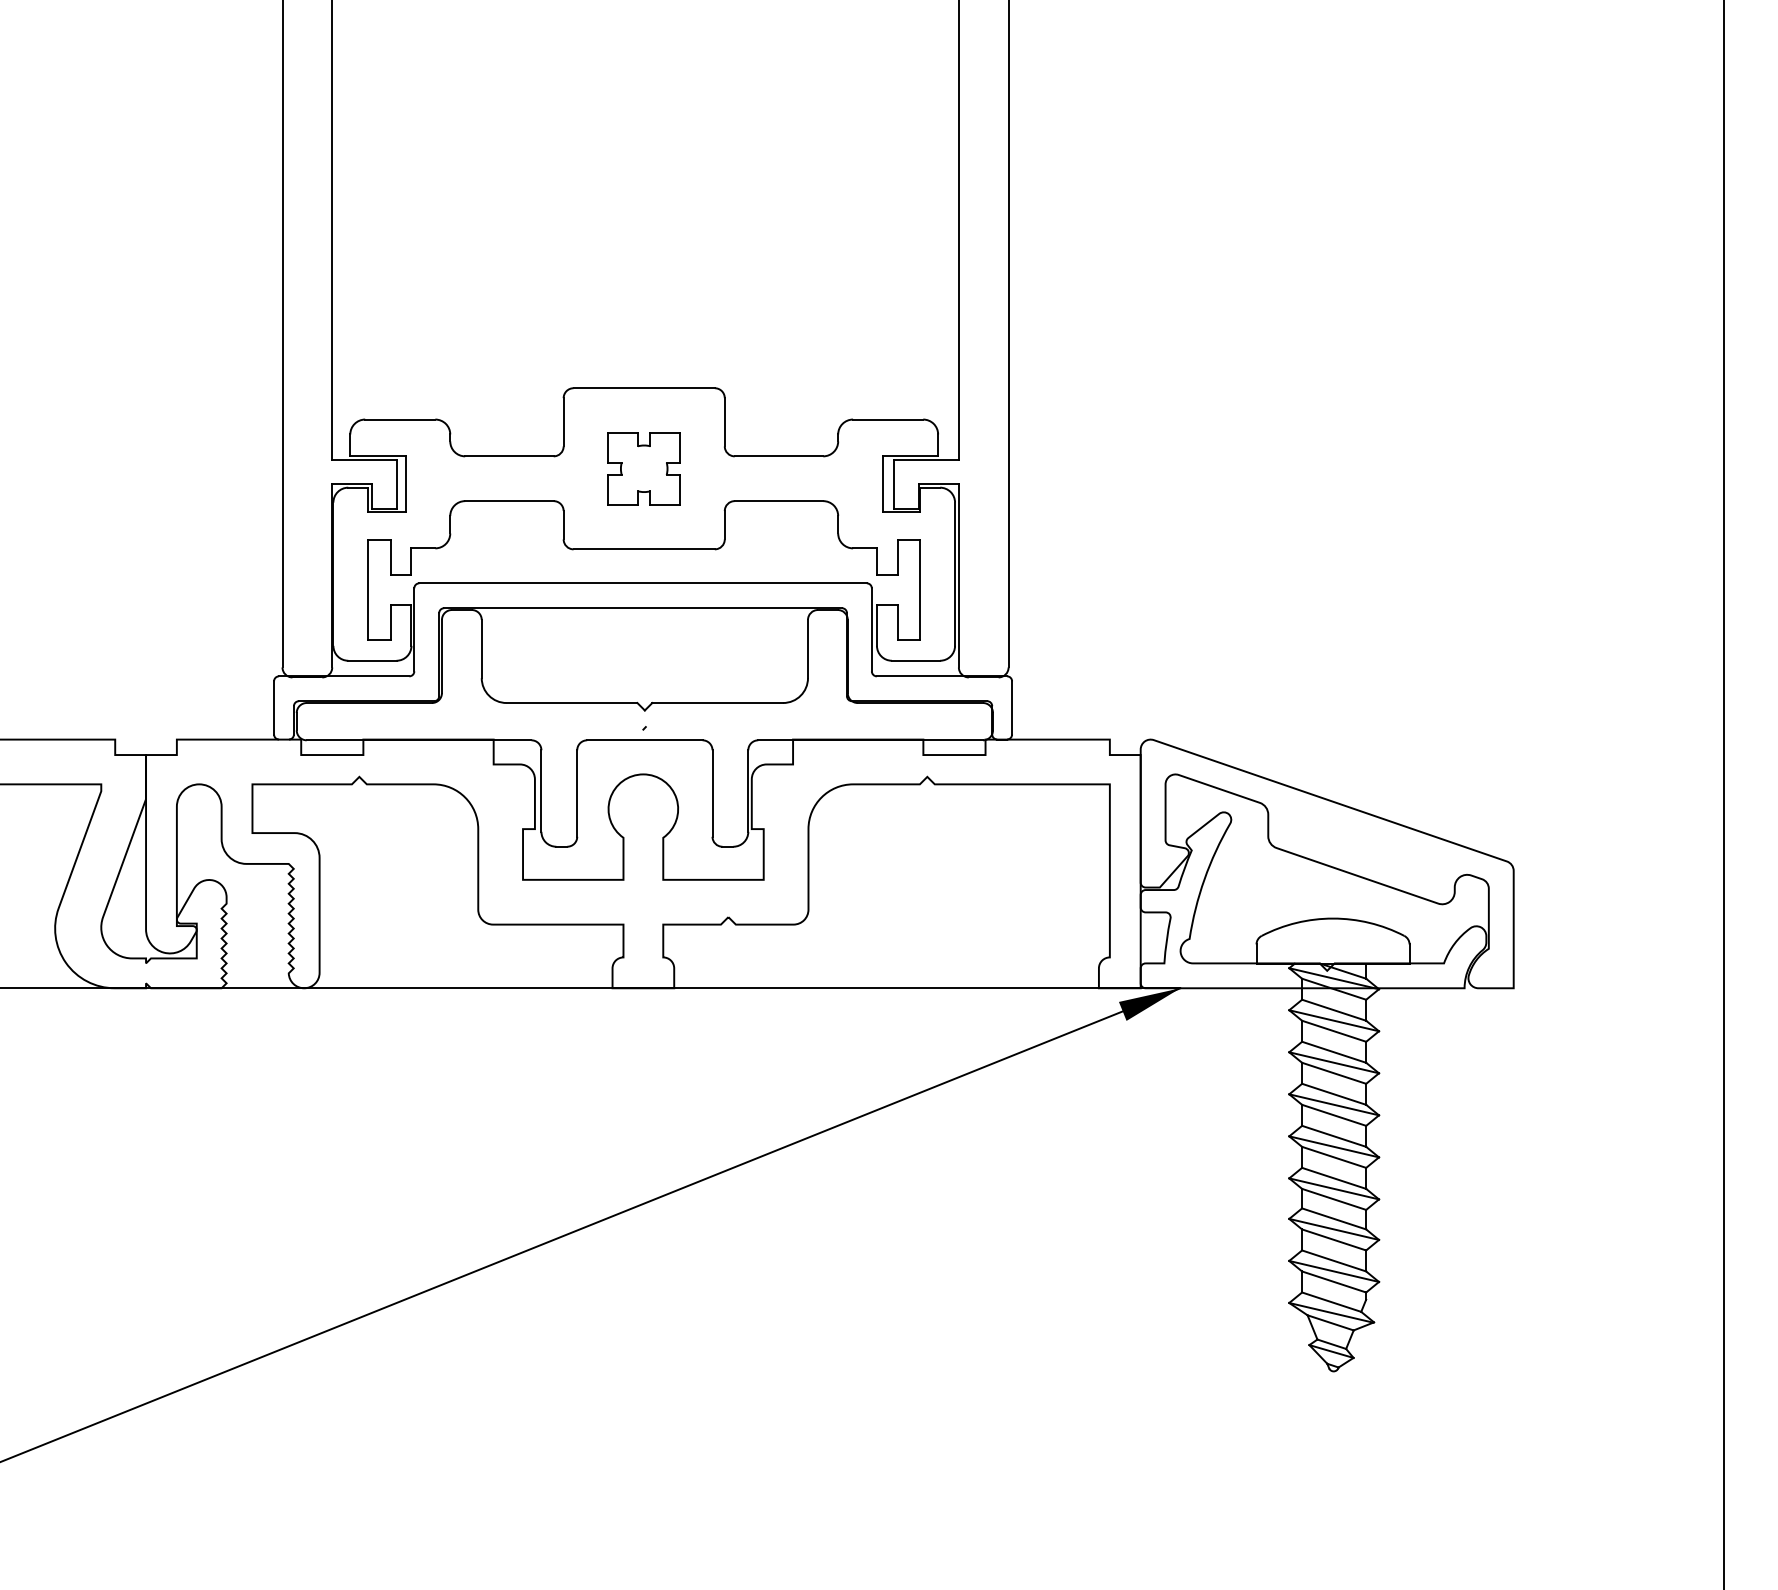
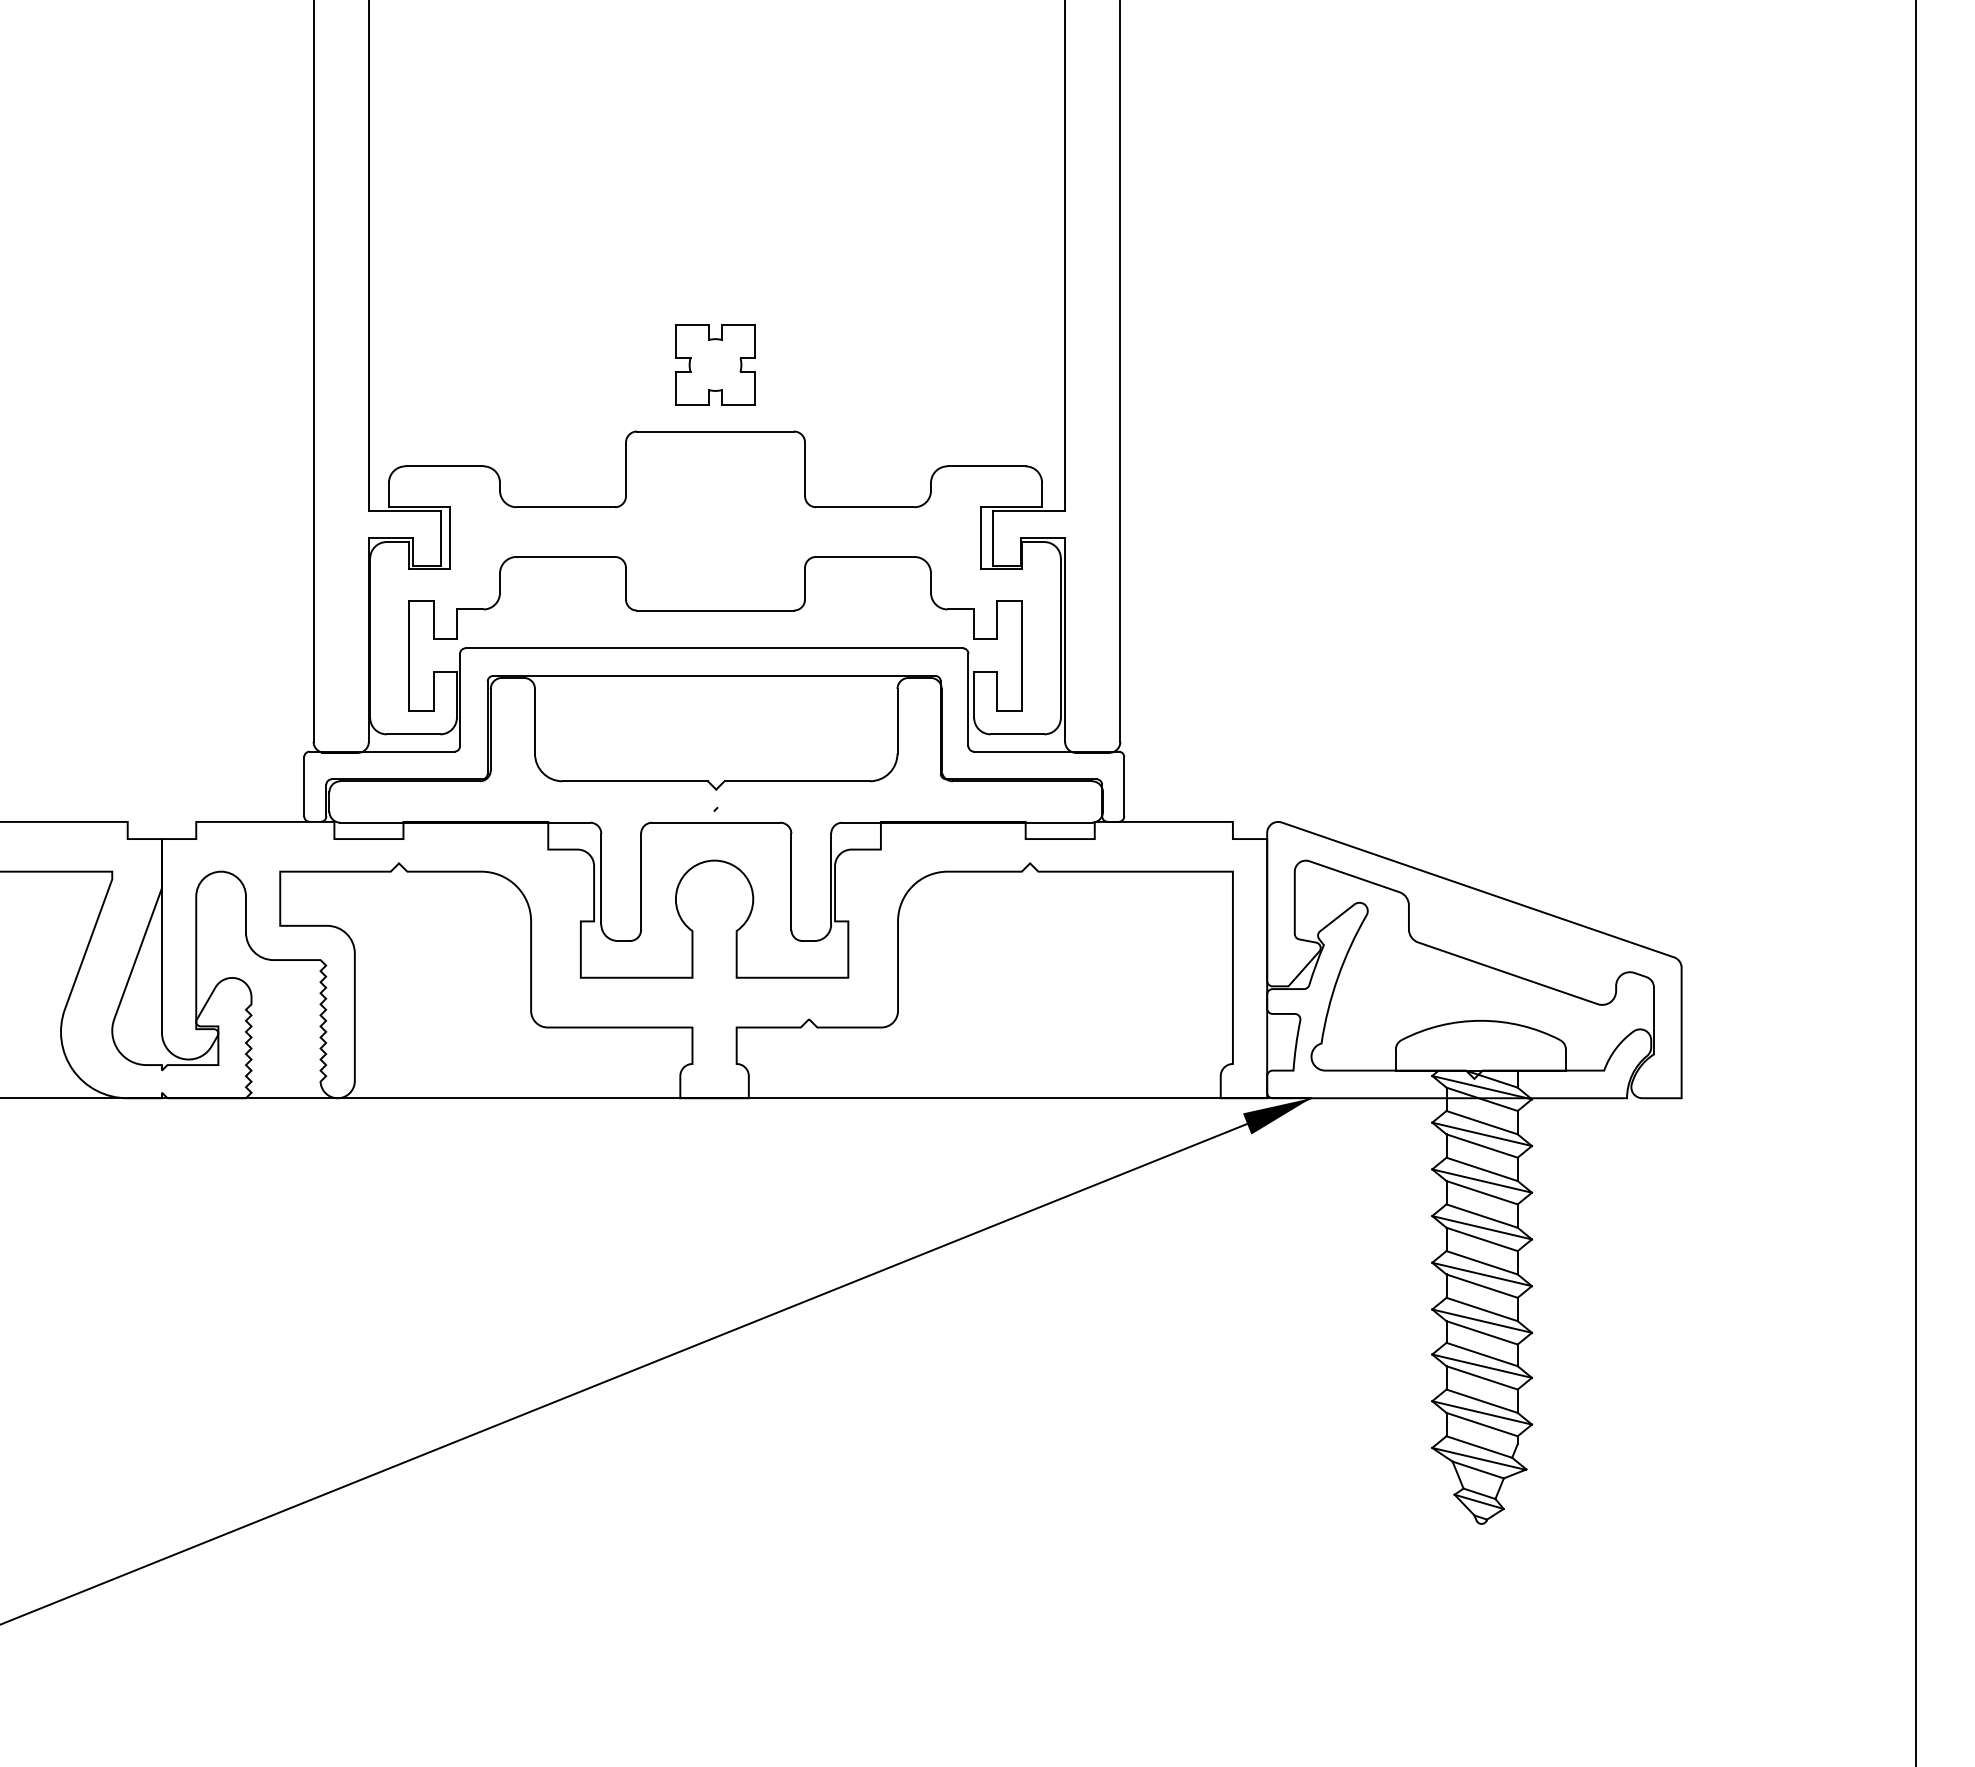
part: (644, 468) -> (715, 364), moved

